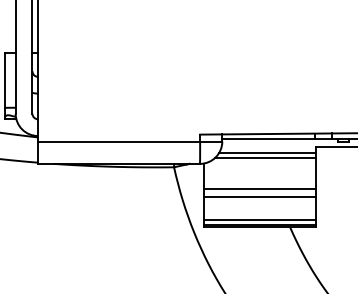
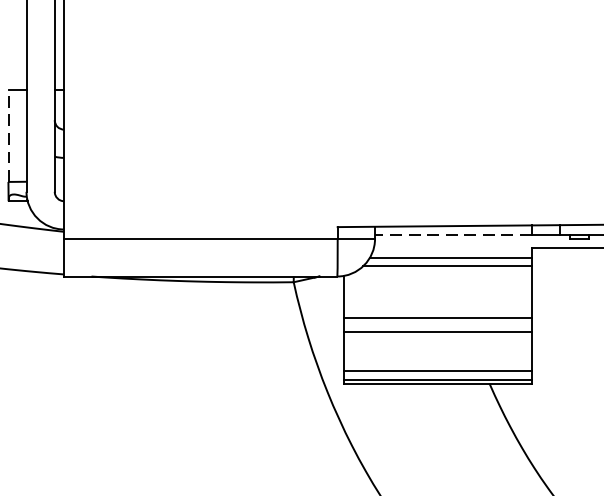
line: (5, 80) -> (9, 135), solid -> dashed
line: (268, 139) -> (452, 235), solid -> dashed

